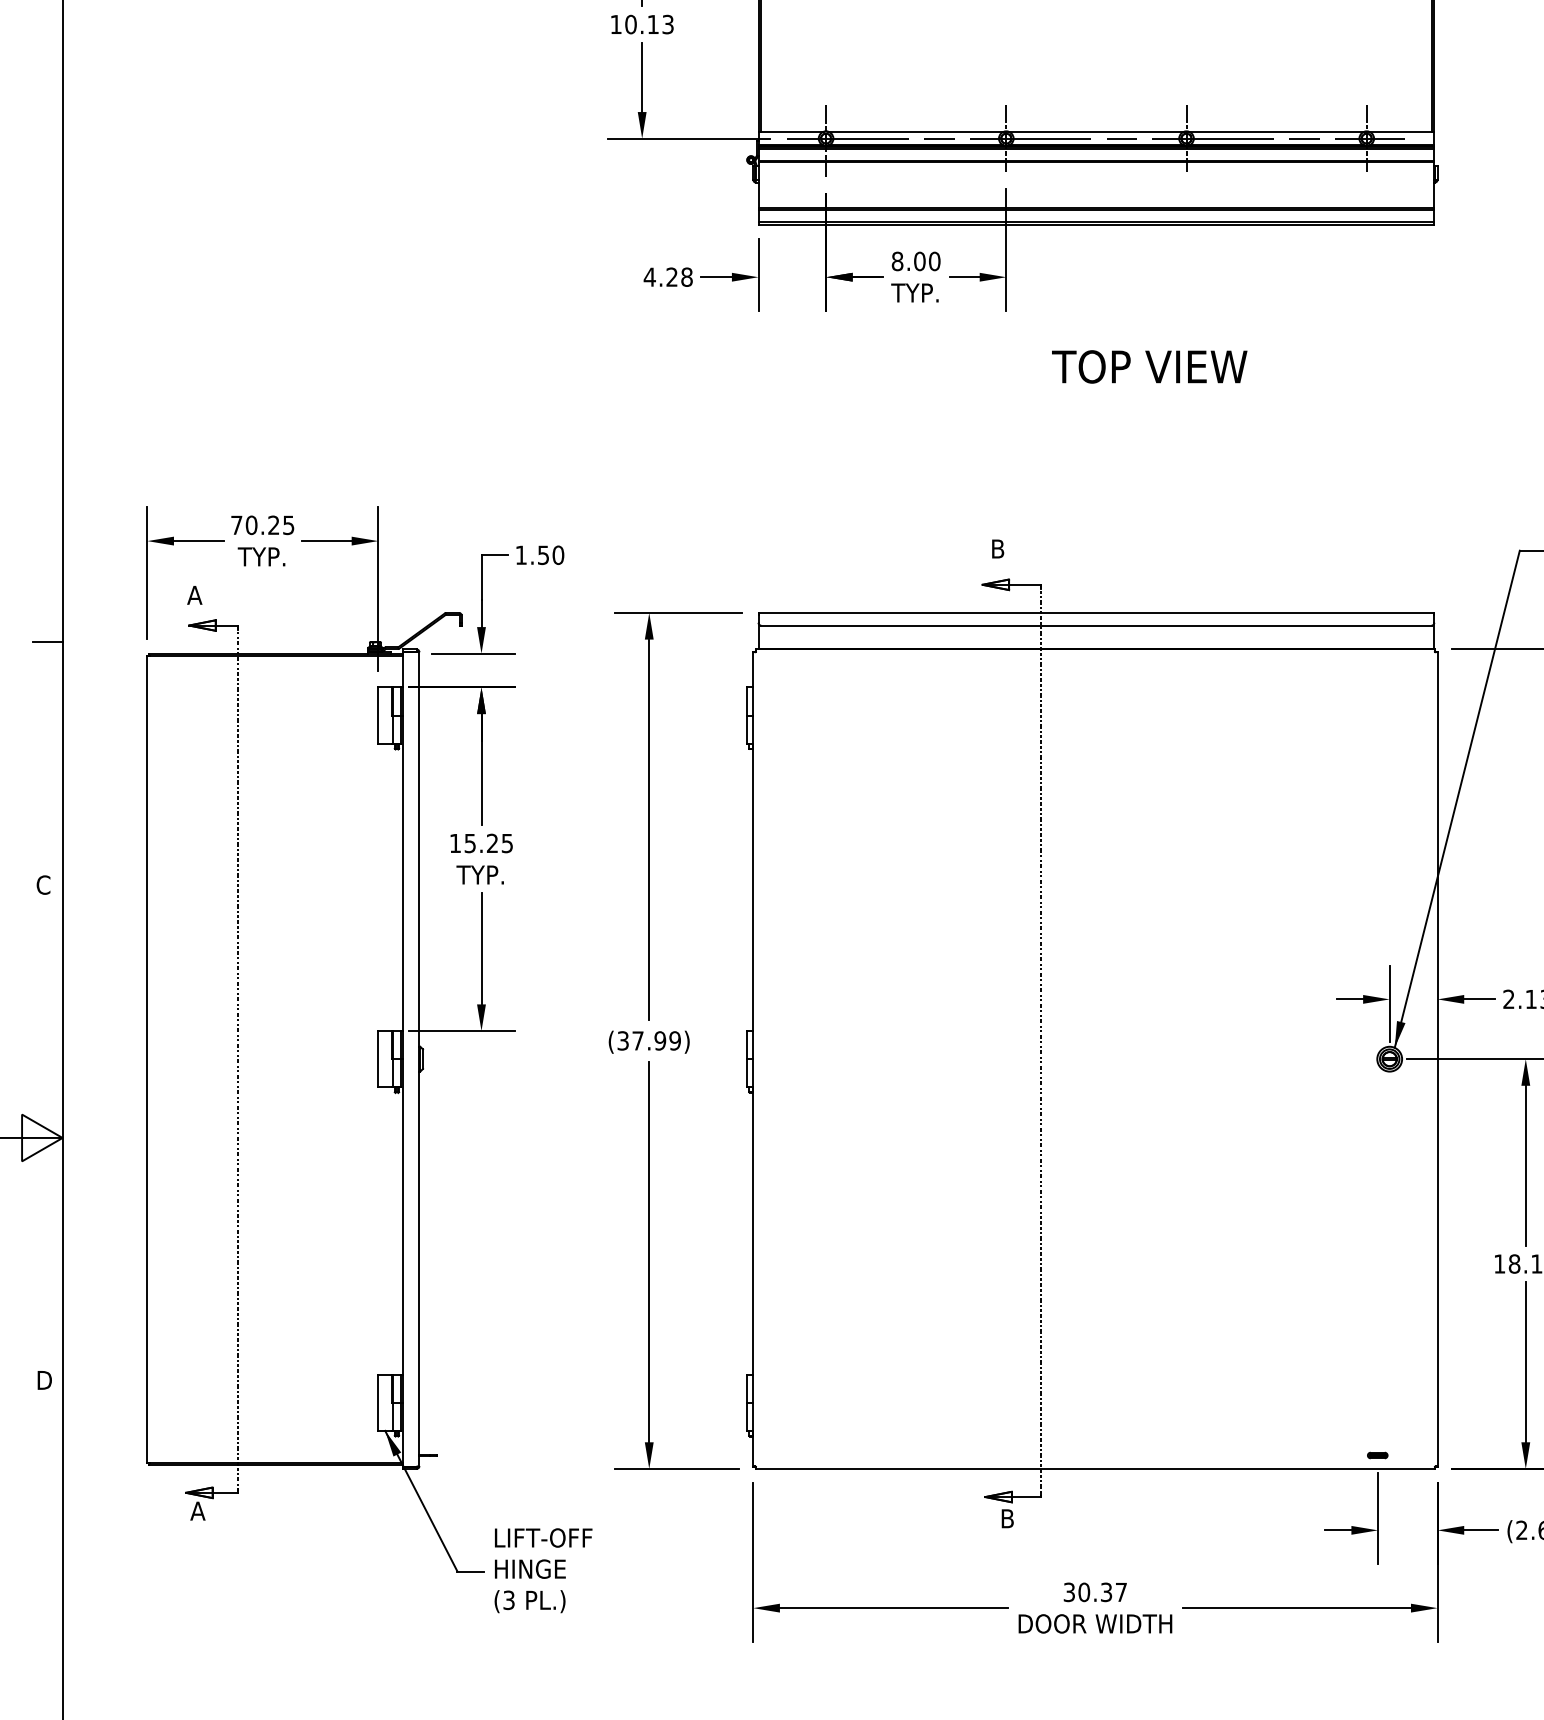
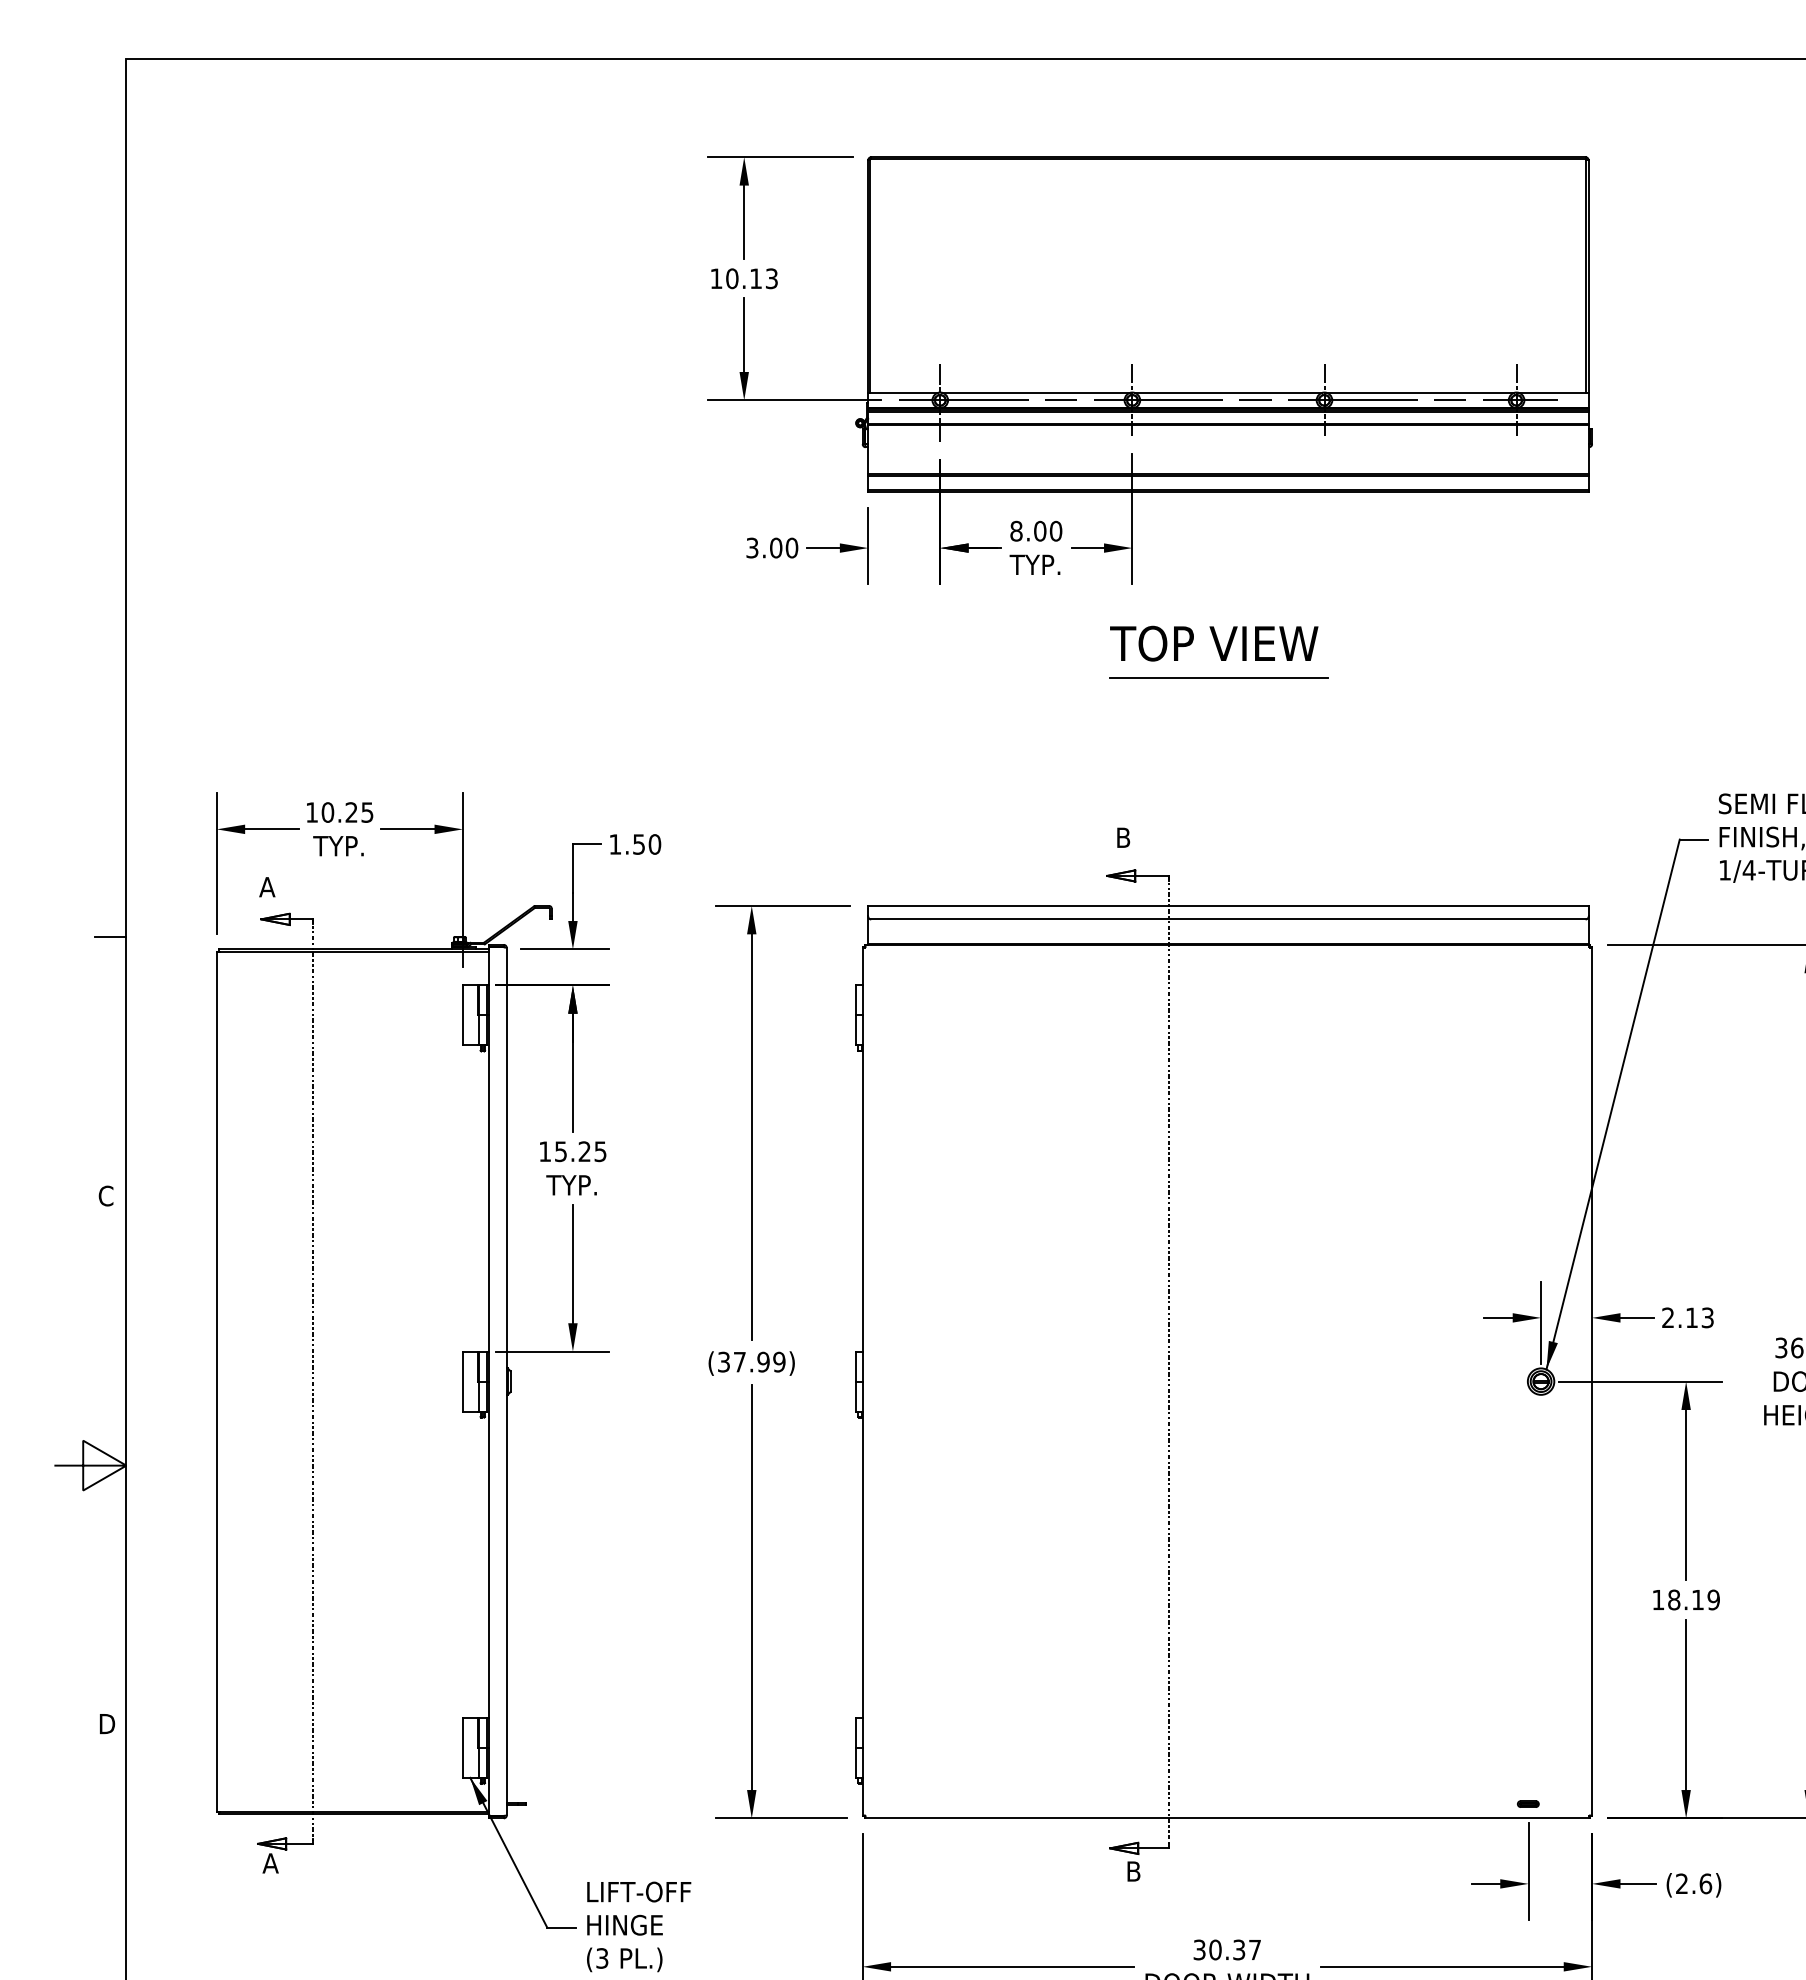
text: (667, 276) -> (771, 547), 4.28 -> 3.00
text: (1149, 366) -> (1214, 643), moved
line: (1088, 398) -> (1219, 677), added
text: (236, 525) -> (311, 812), 70.25 -> 10.25

